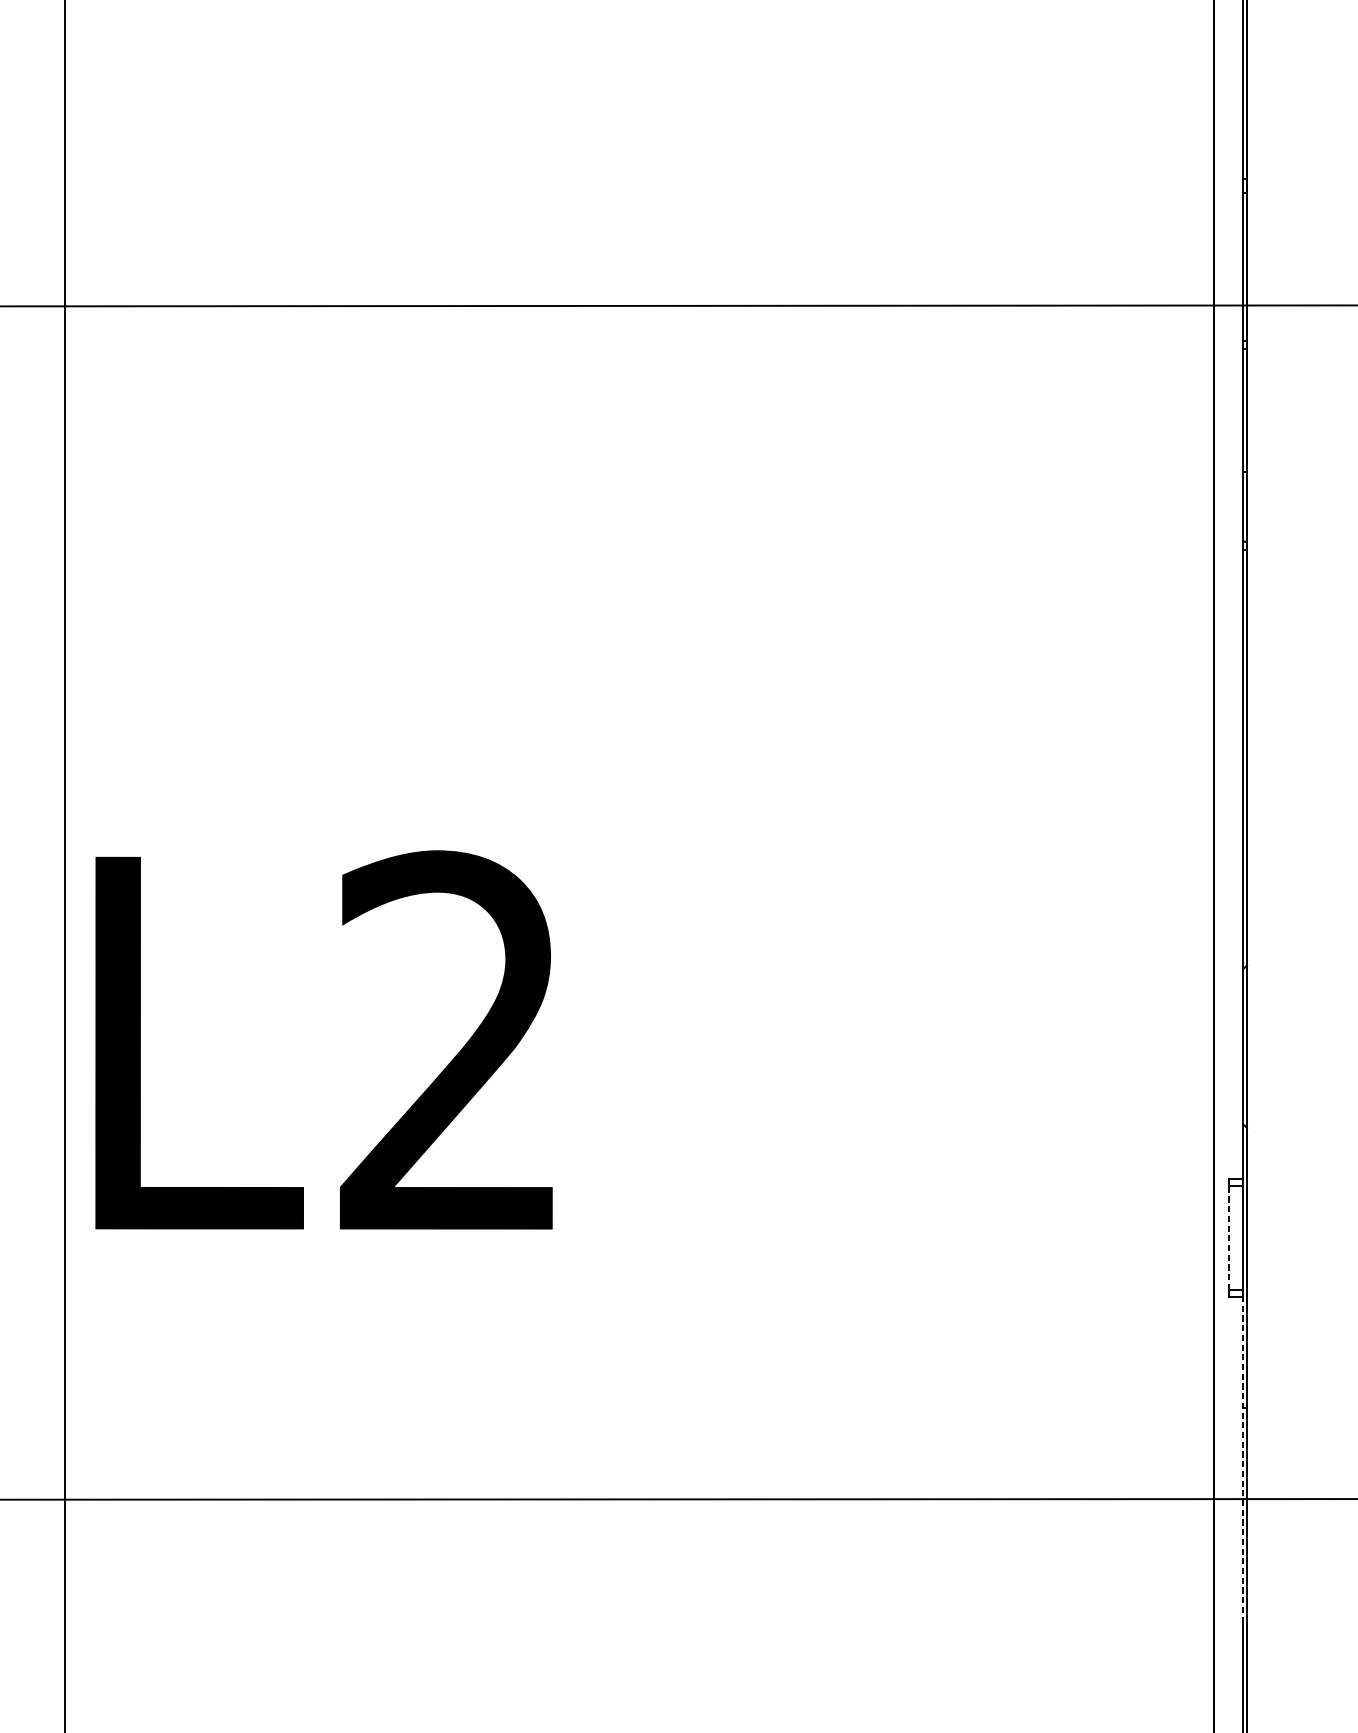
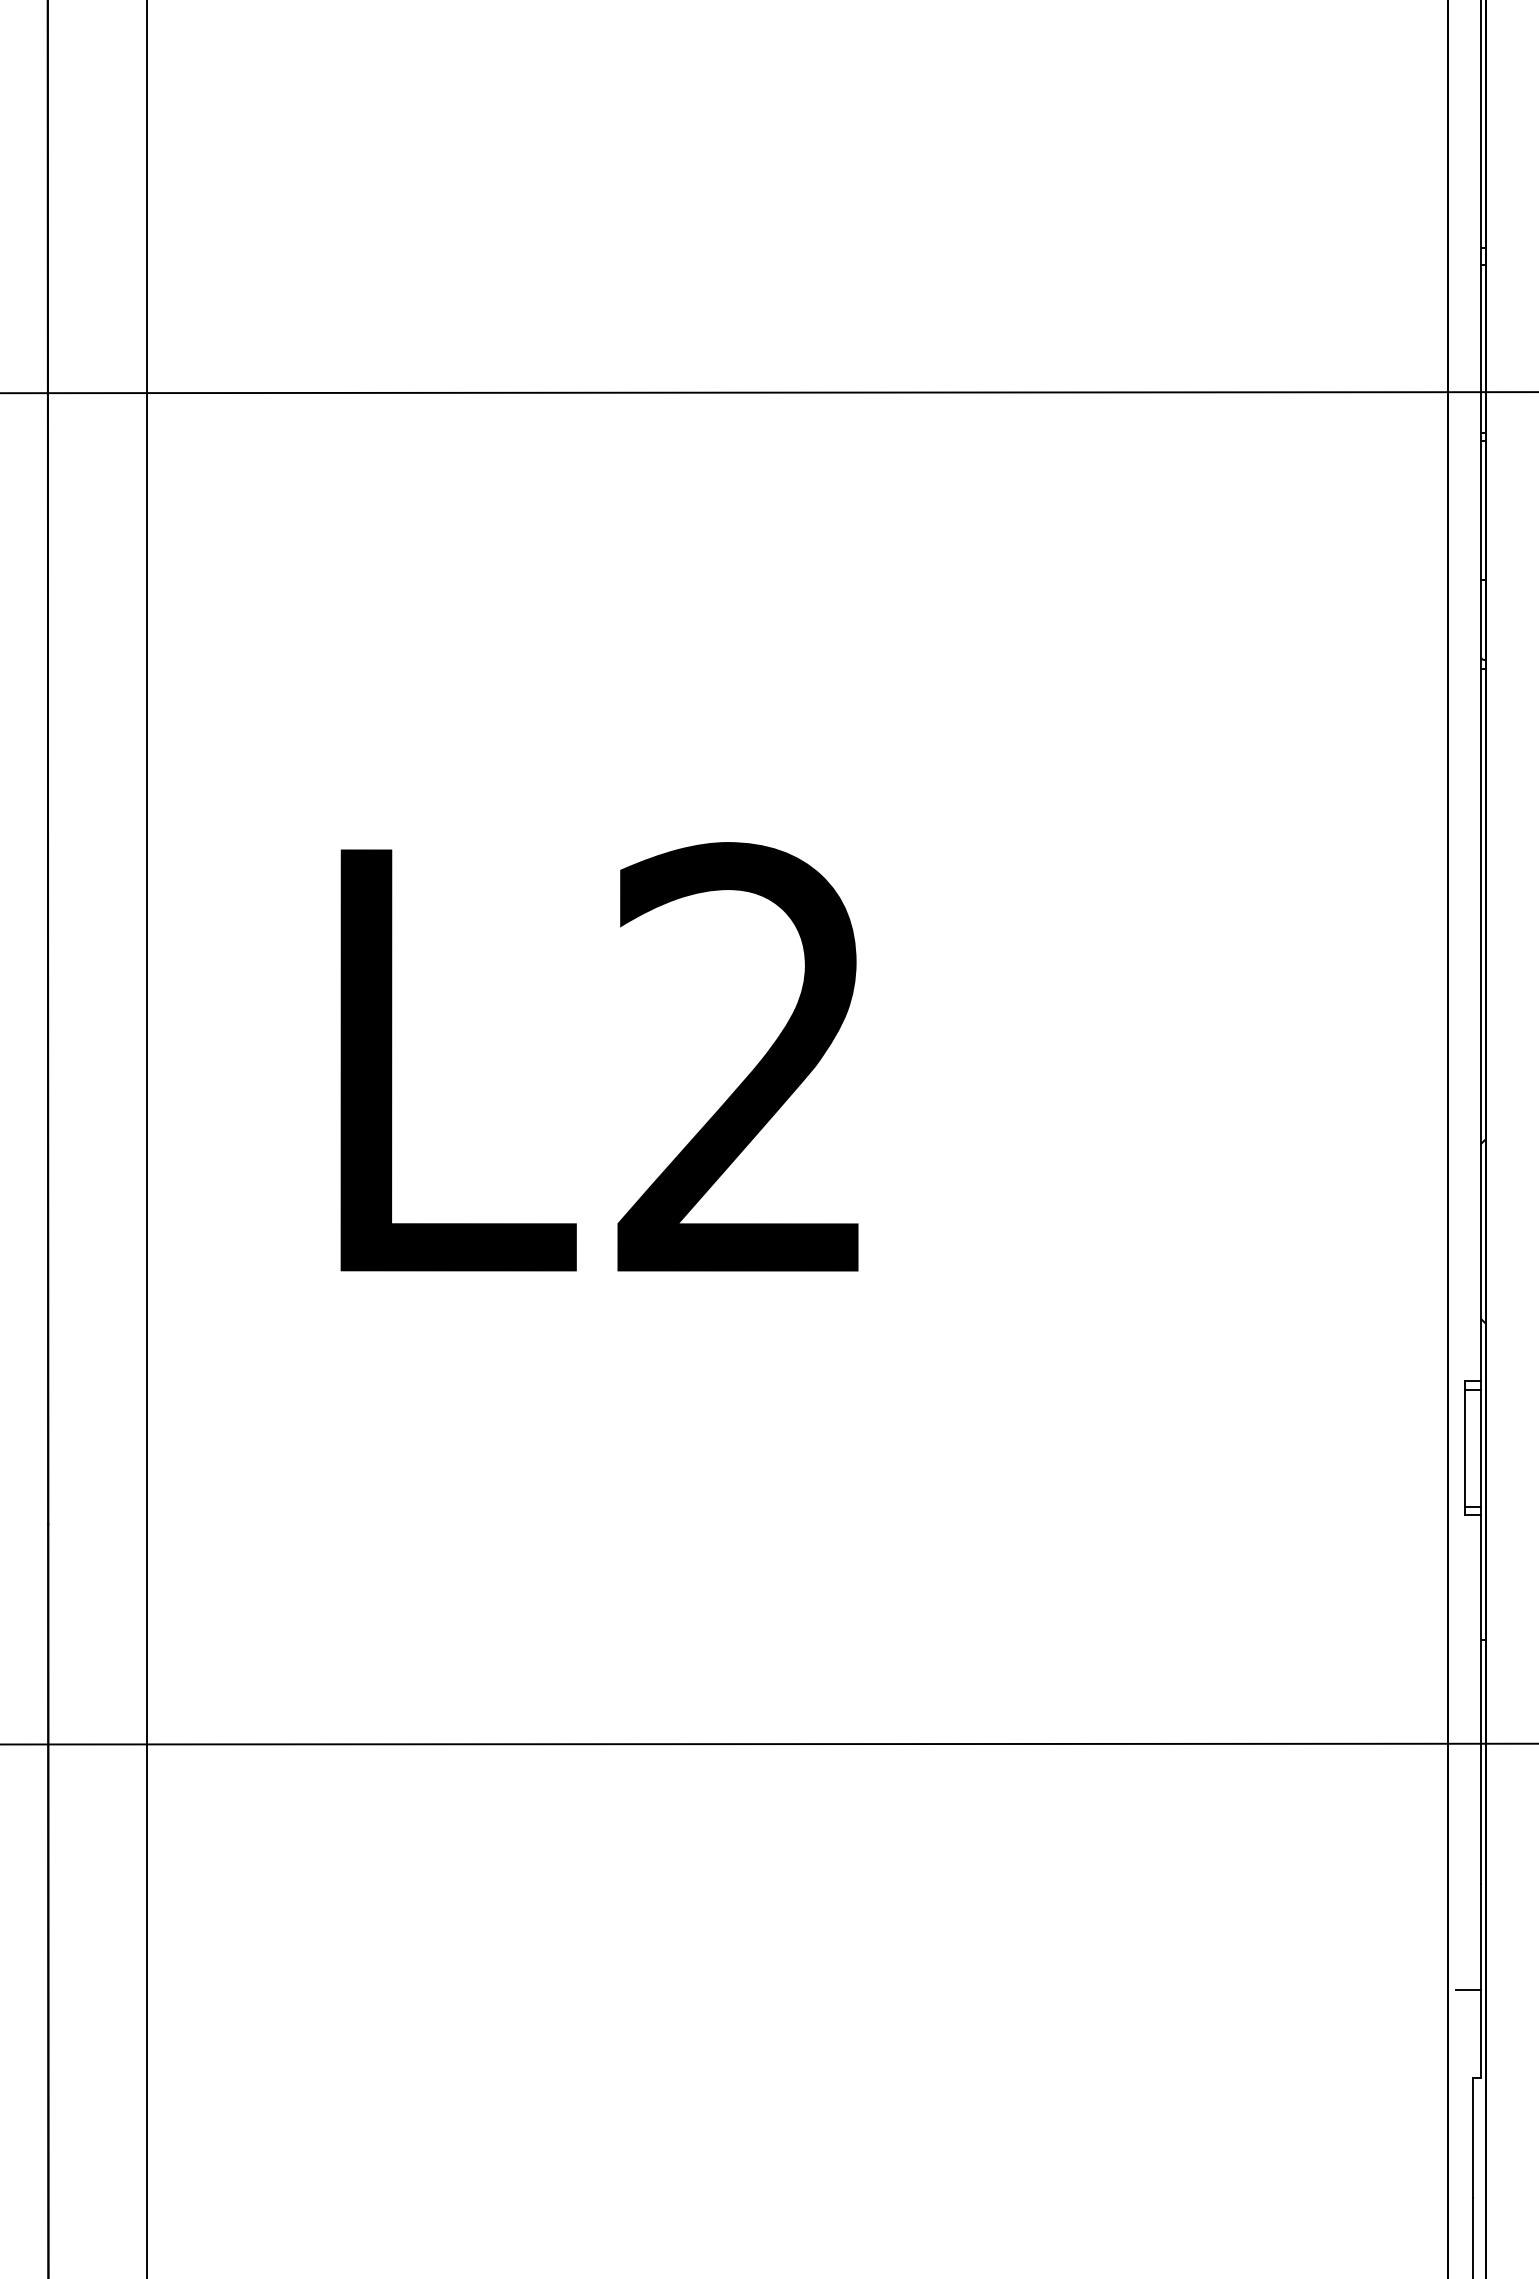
text: (323, 1039) -> (599, 1056), moved
line: (1228, 1238) -> (1464, 1448), dashed -> solid
line: (1243, 1459) -> (1481, 1698), dashed -> solid
line: (1231, 1716) -> (1468, 1989), added

